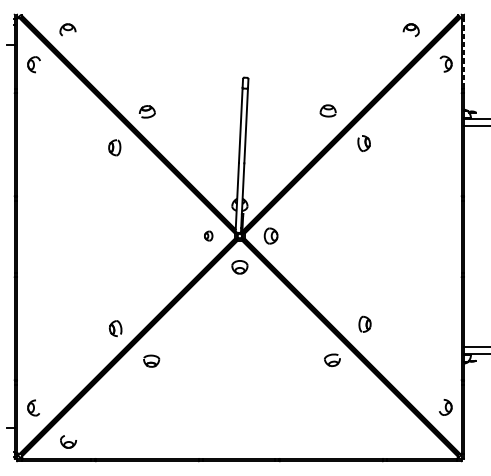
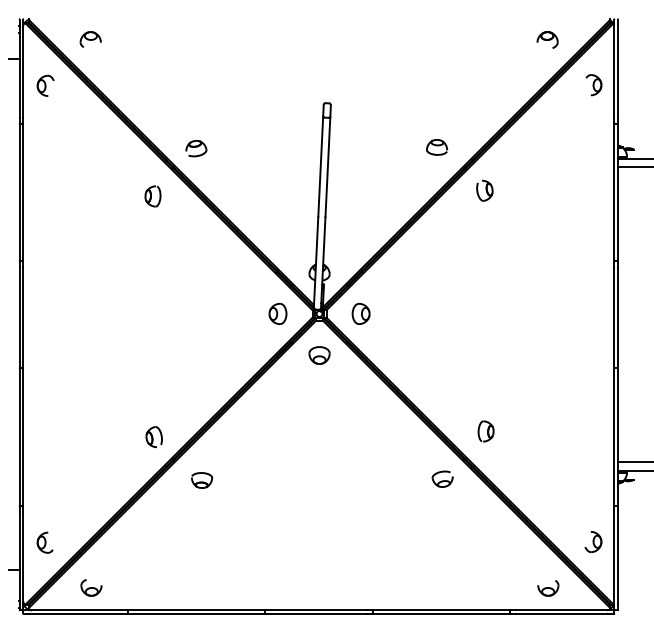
line: (464, 53) -> (618, 70), dashed -> solid
part: (208, 235) -> (277, 313), size x1.67
part: (411, 442) -> (548, 588), added

